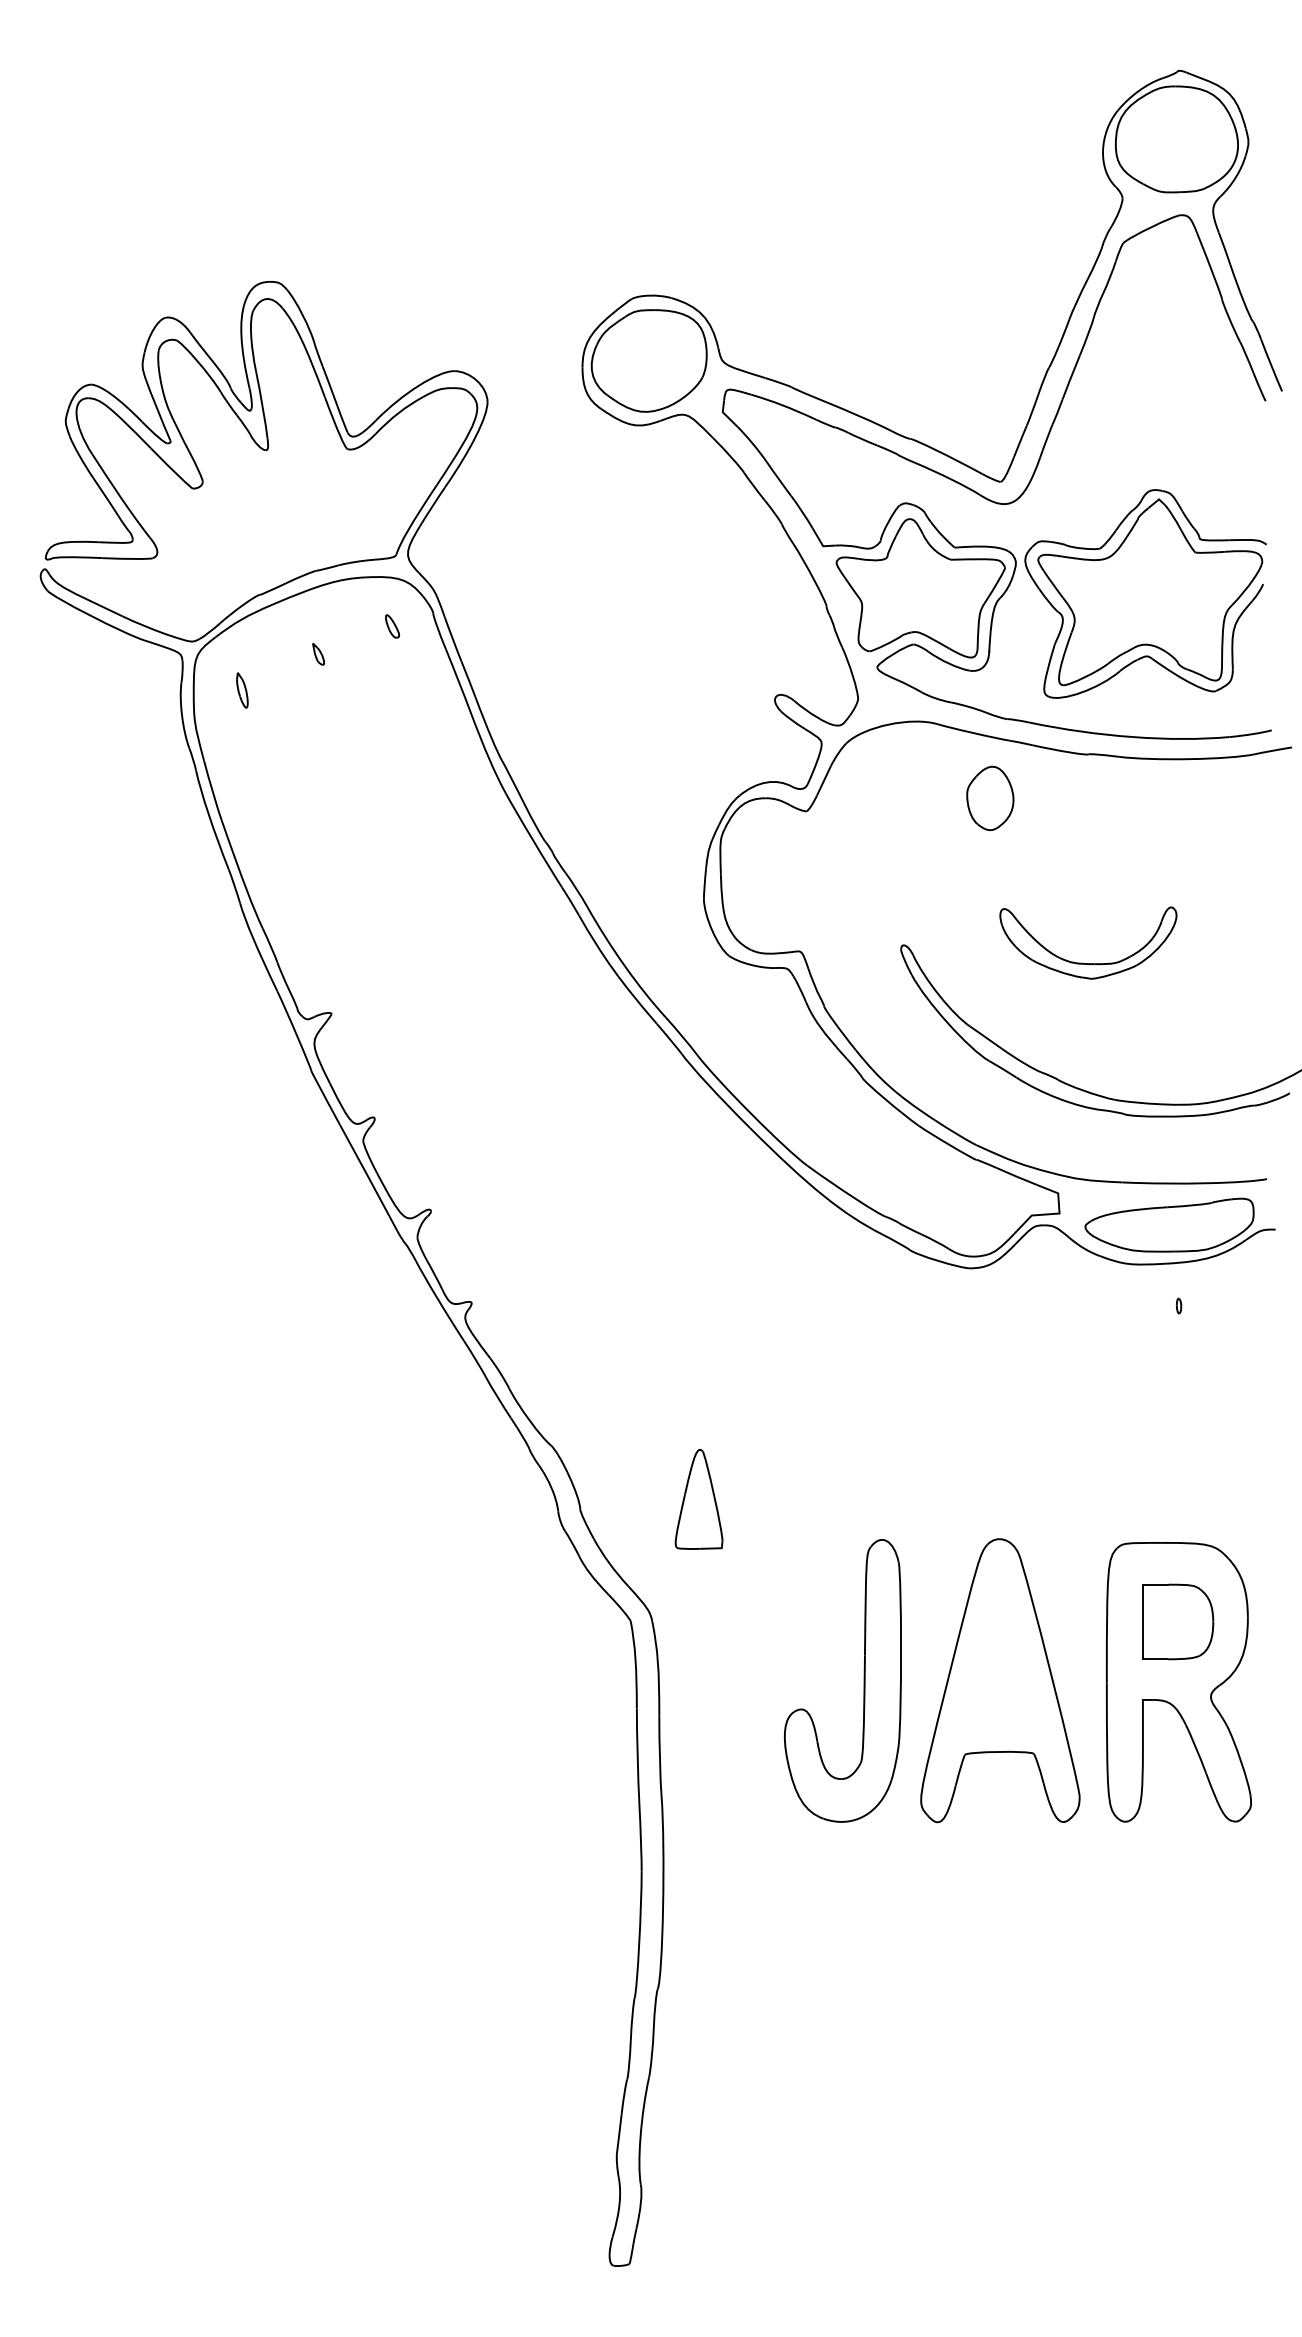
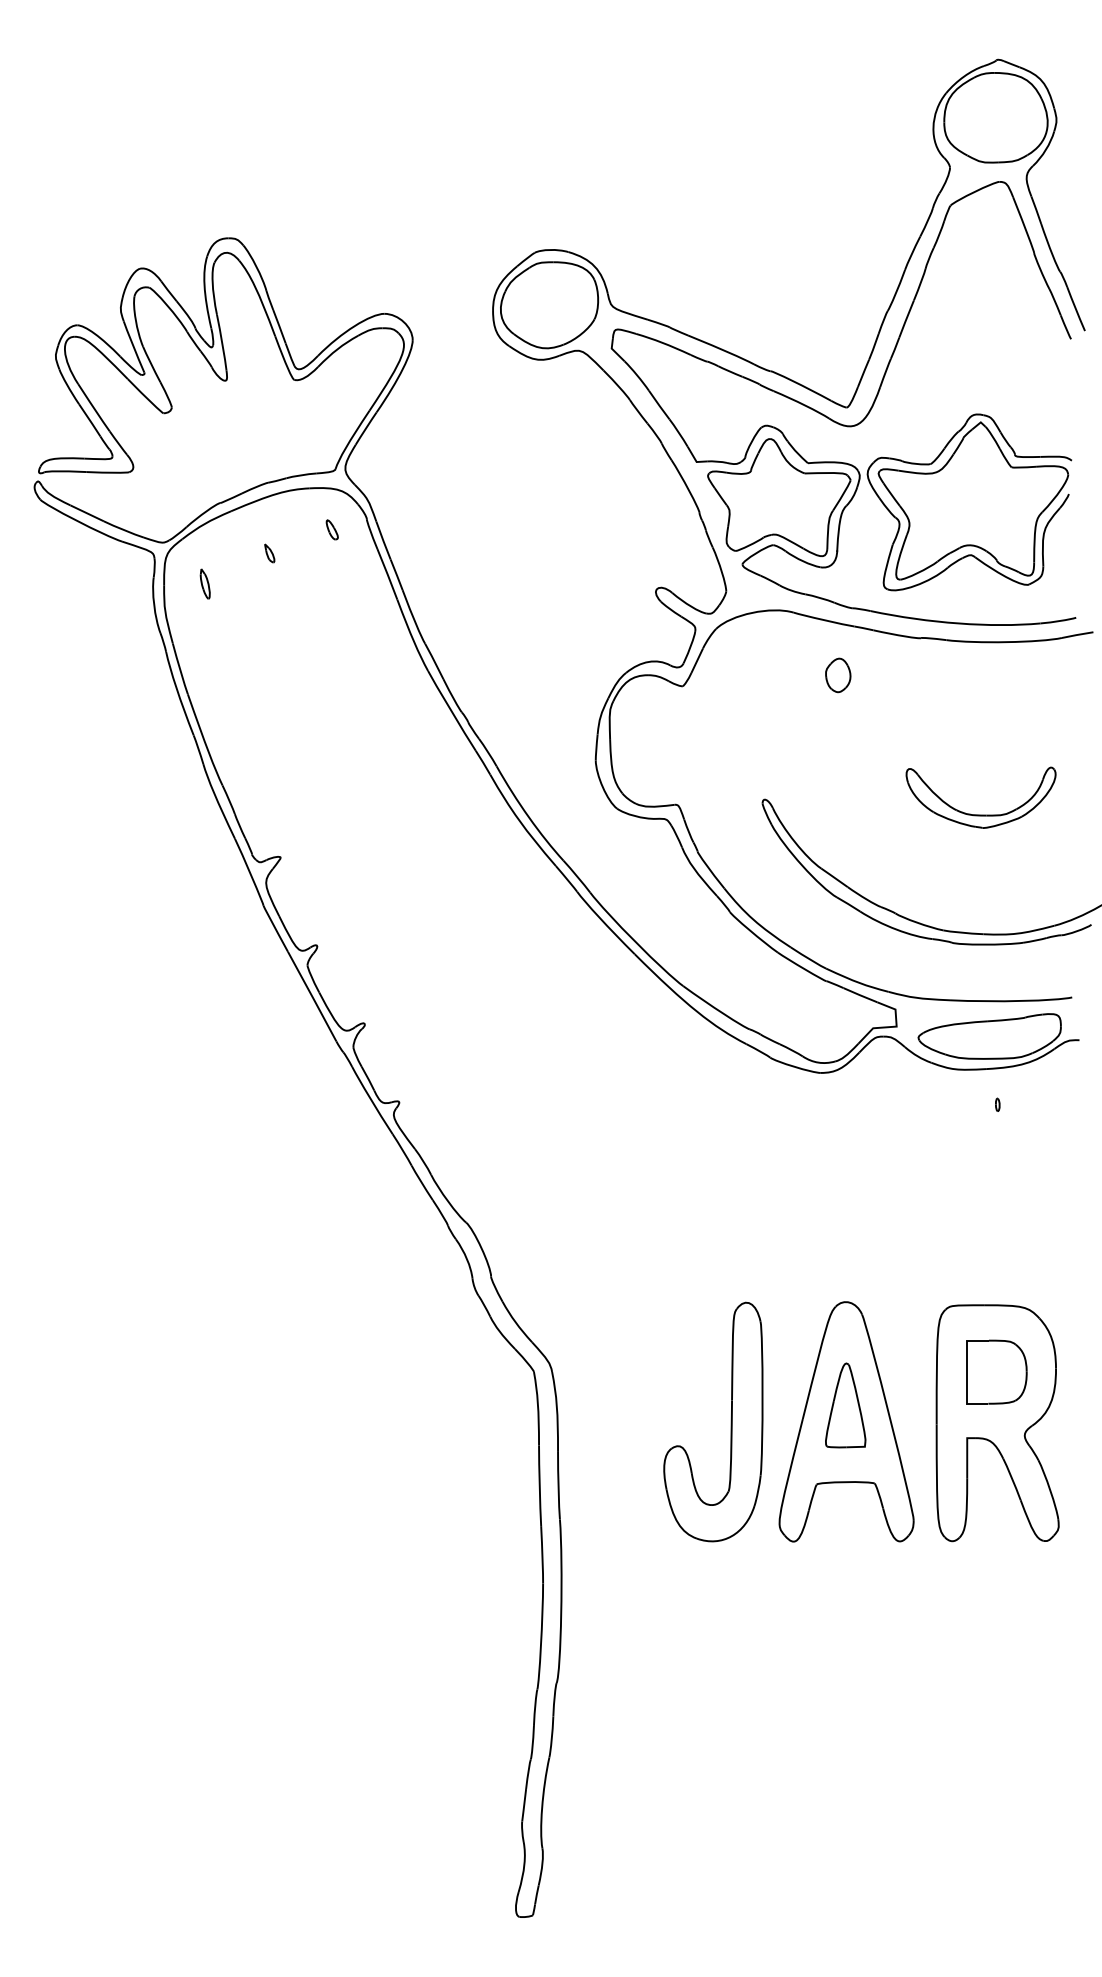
part: (990, 798) -> (838, 675), size x0.62
part: (1087, 962) -> (980, 814), moved
part: (698, 1499) -> (845, 1405), moved

